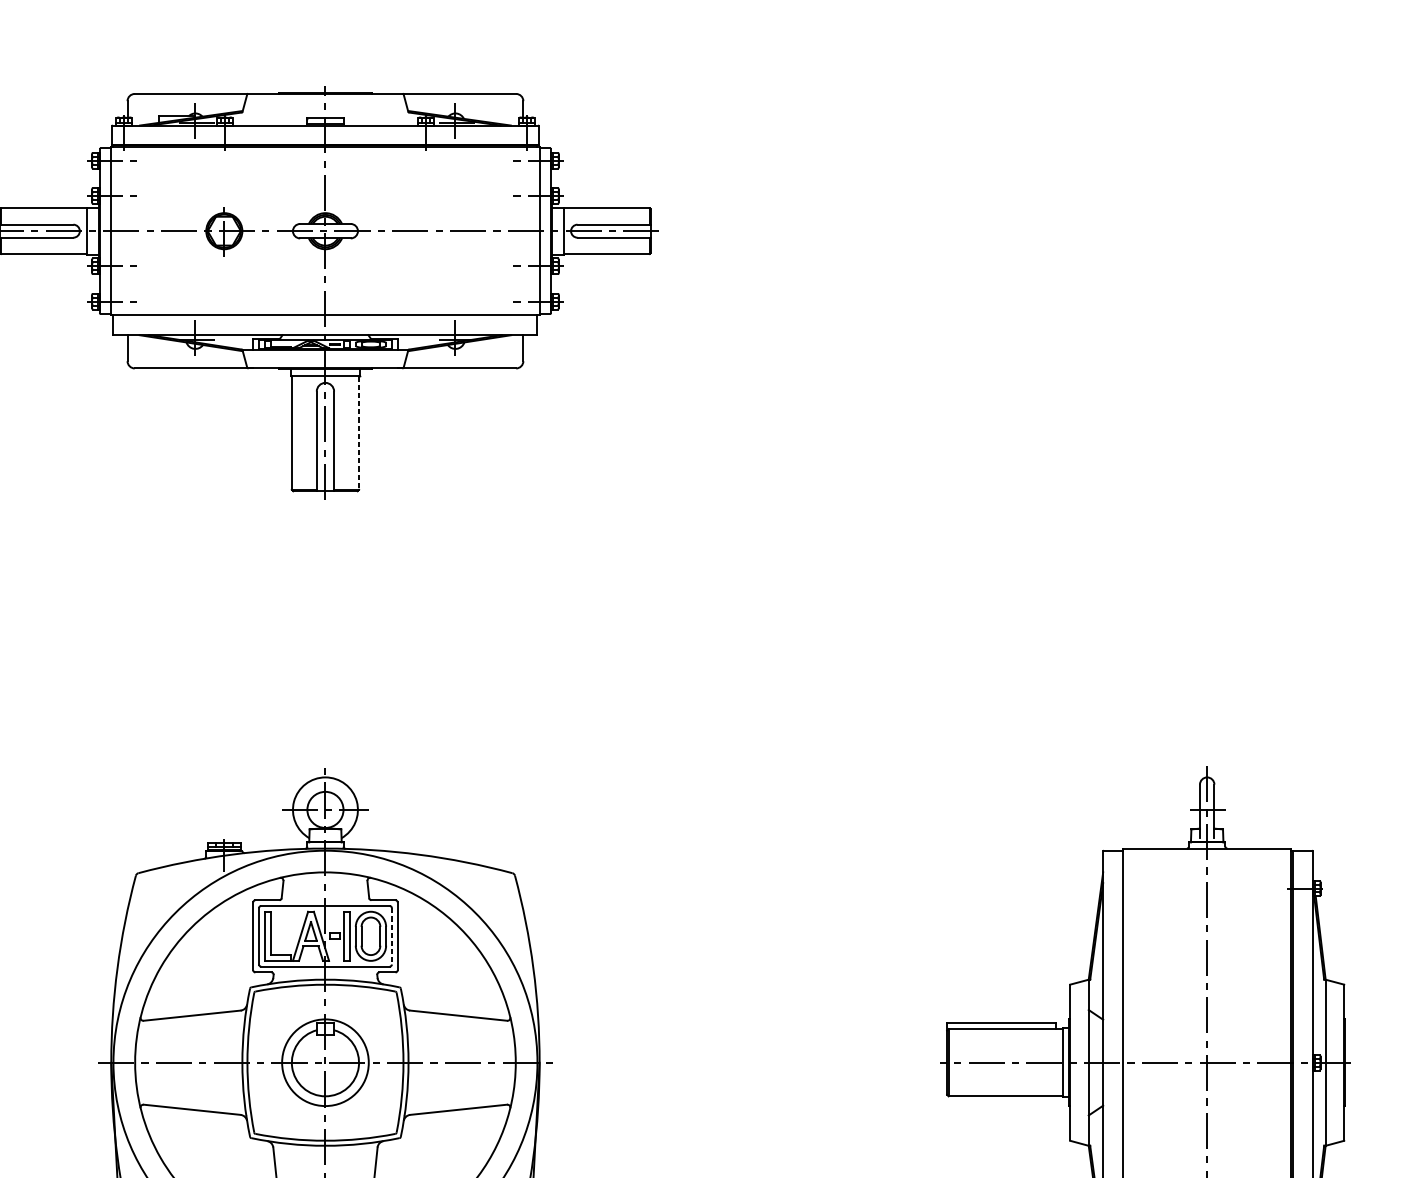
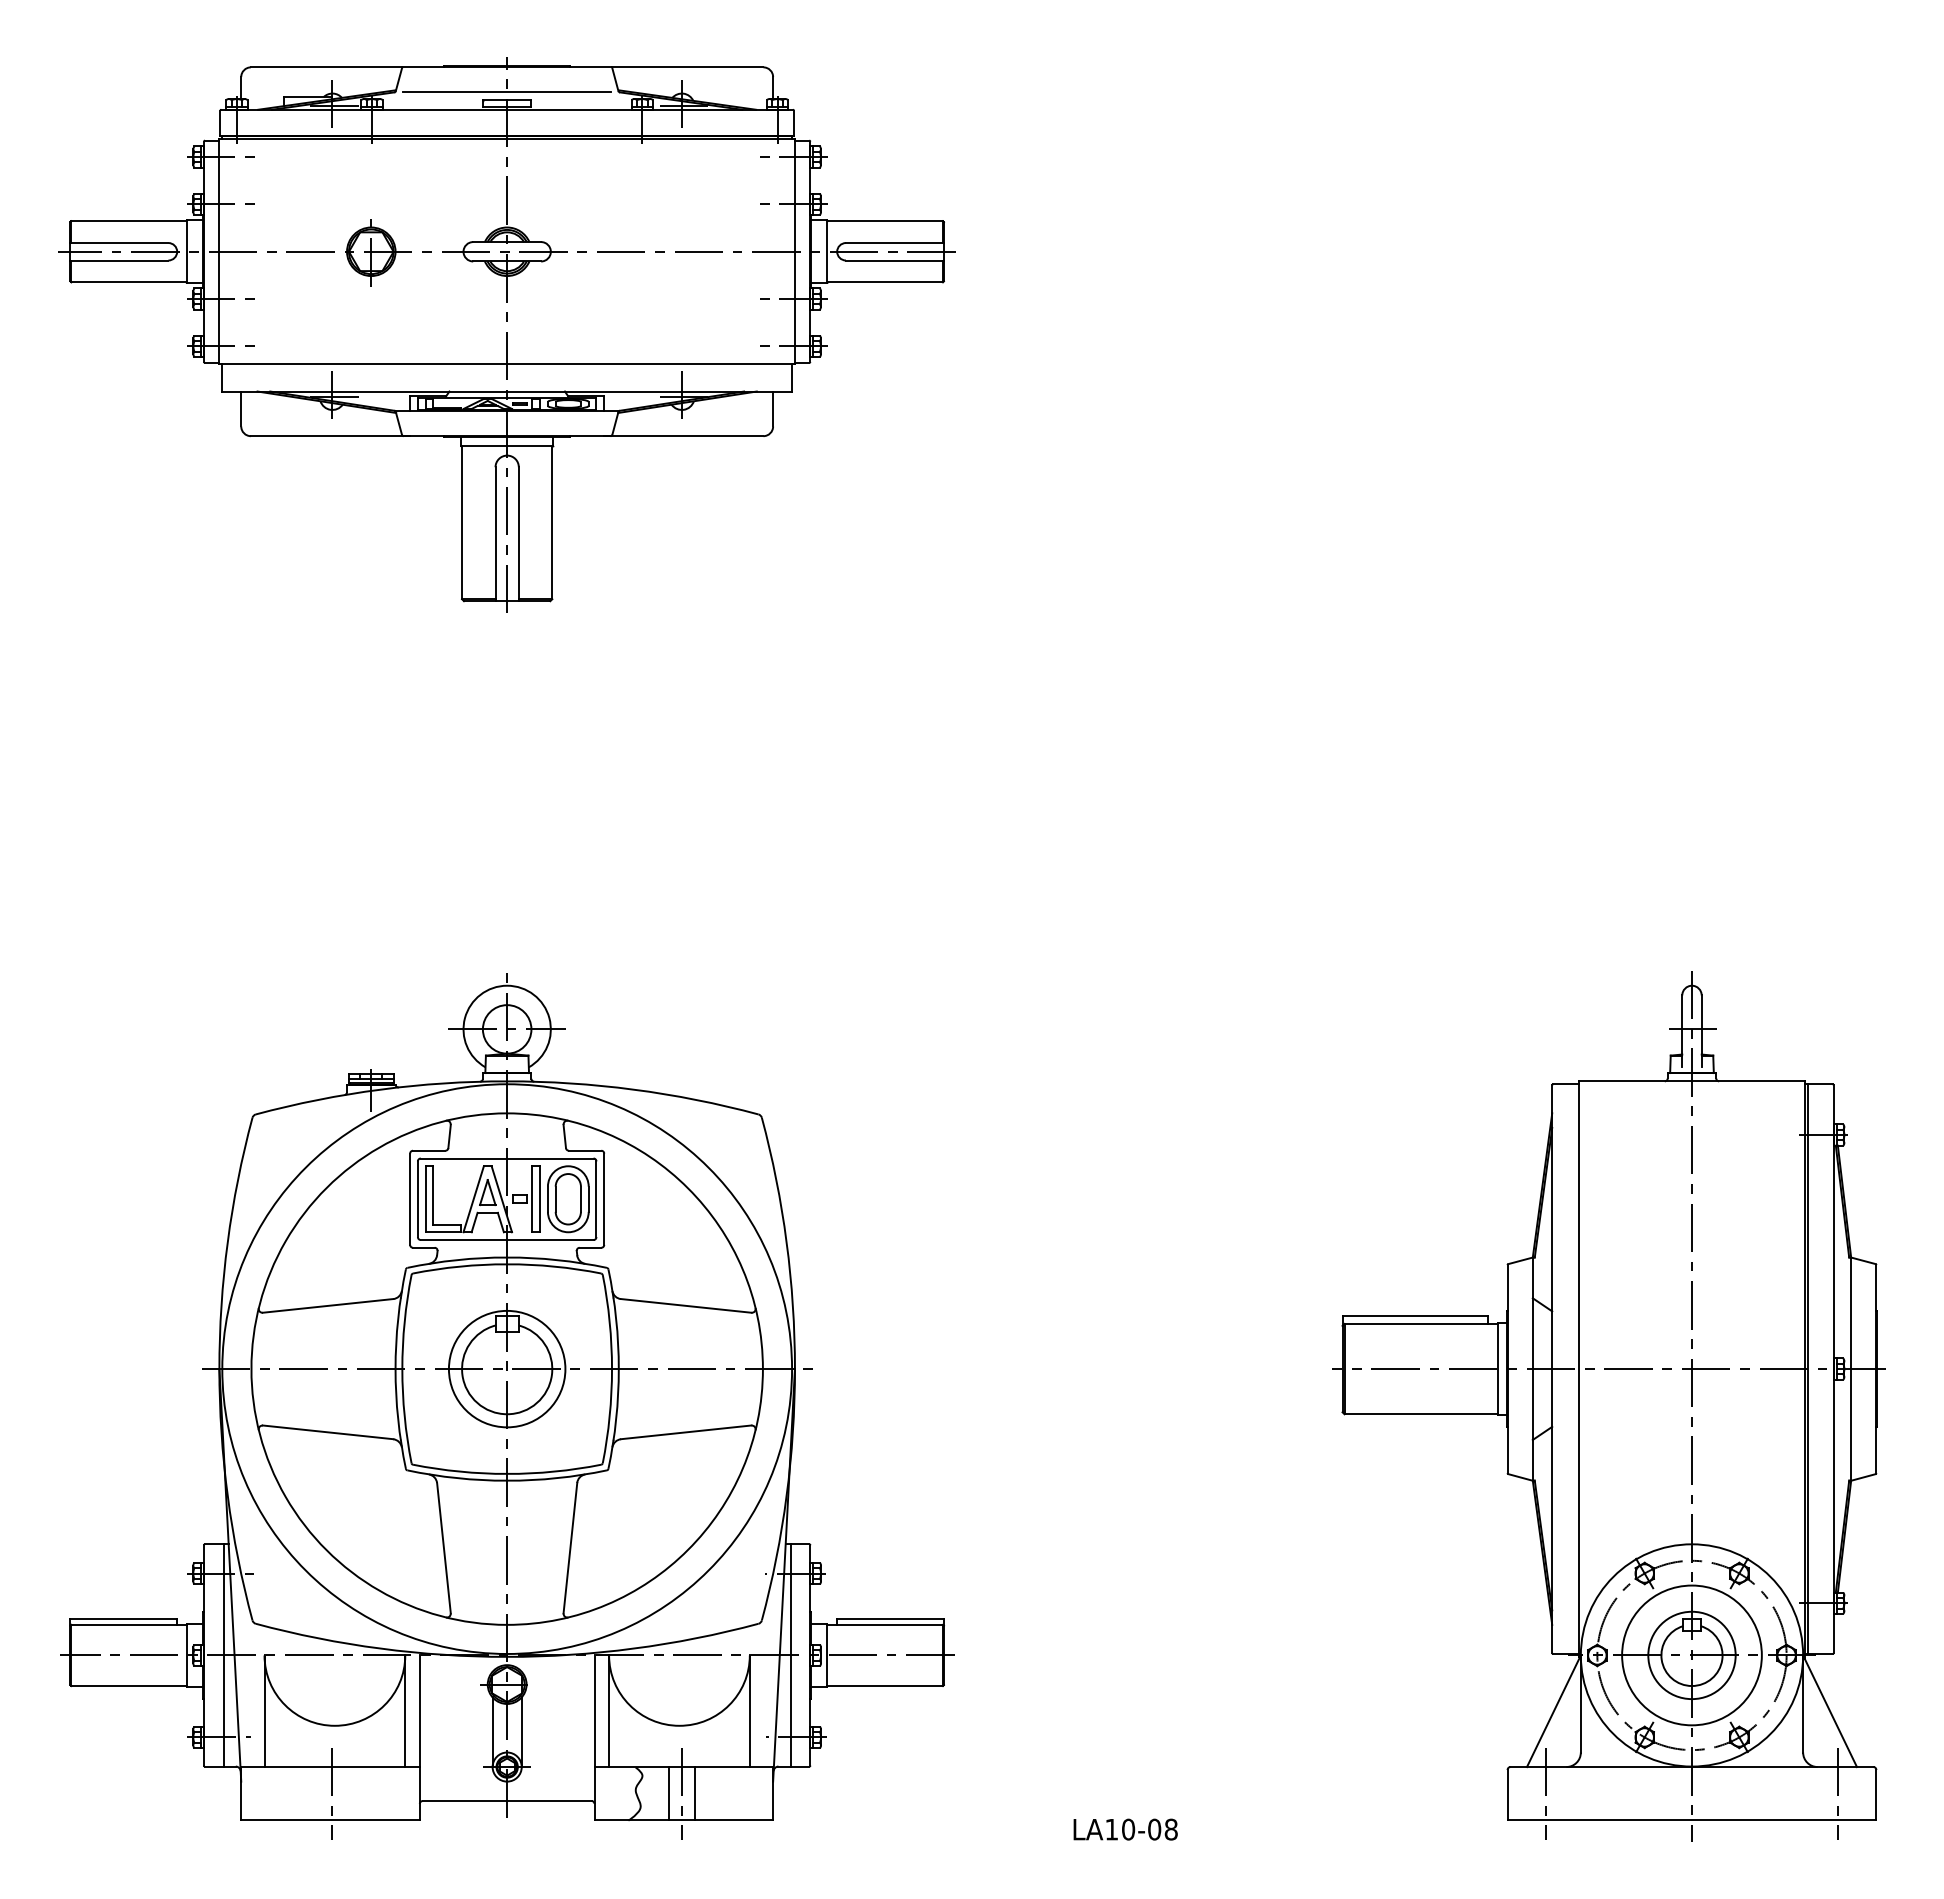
line: (325, 112) -> (507, 92), added
line: (359, 433) -> (552, 523), dashed -> solid
line: (391, 936) -> (596, 1199), dashed -> solid

